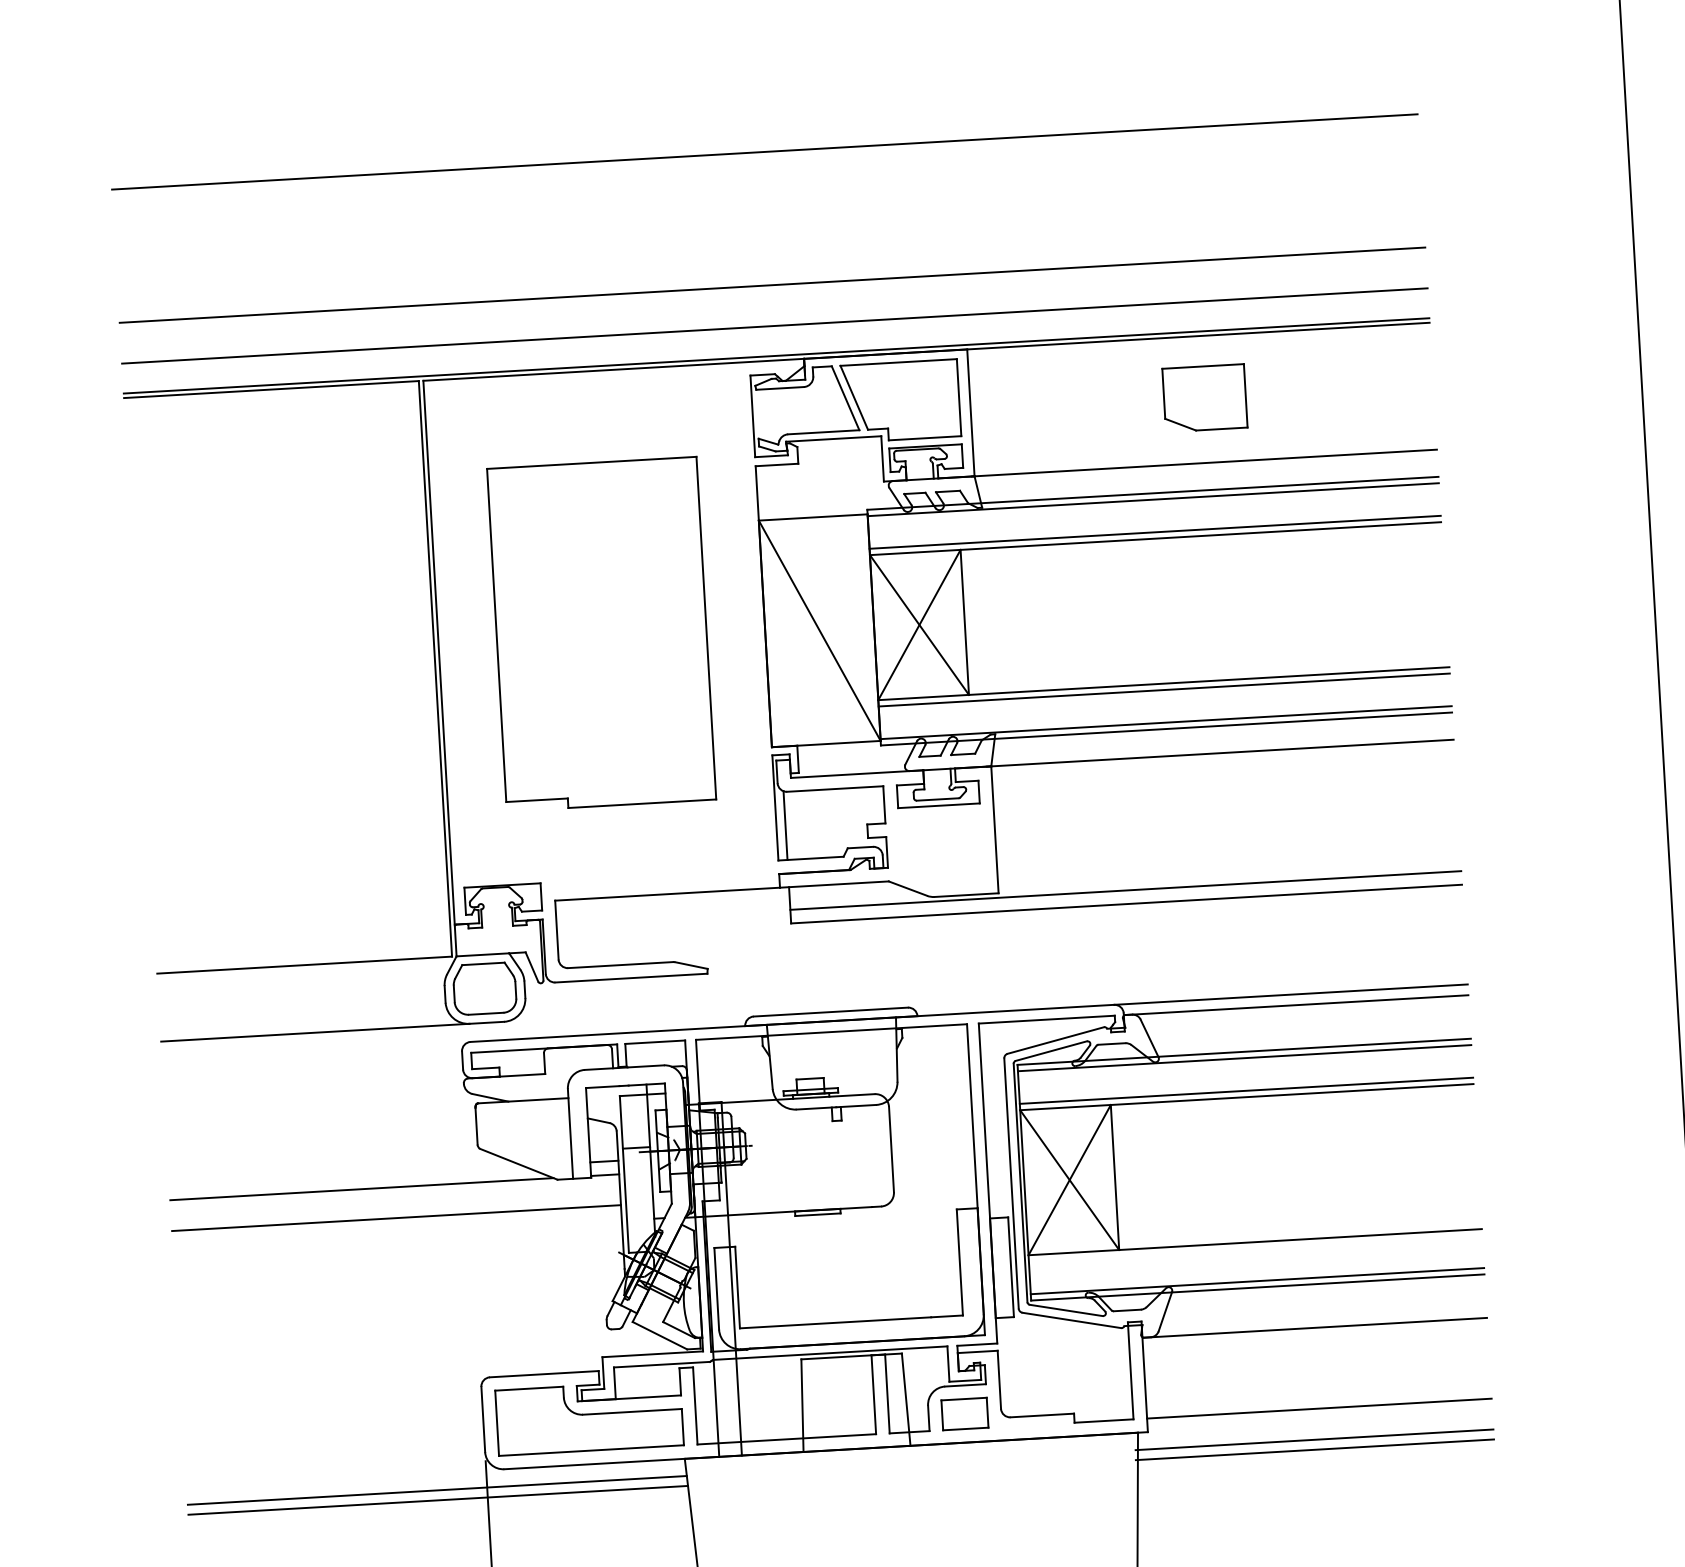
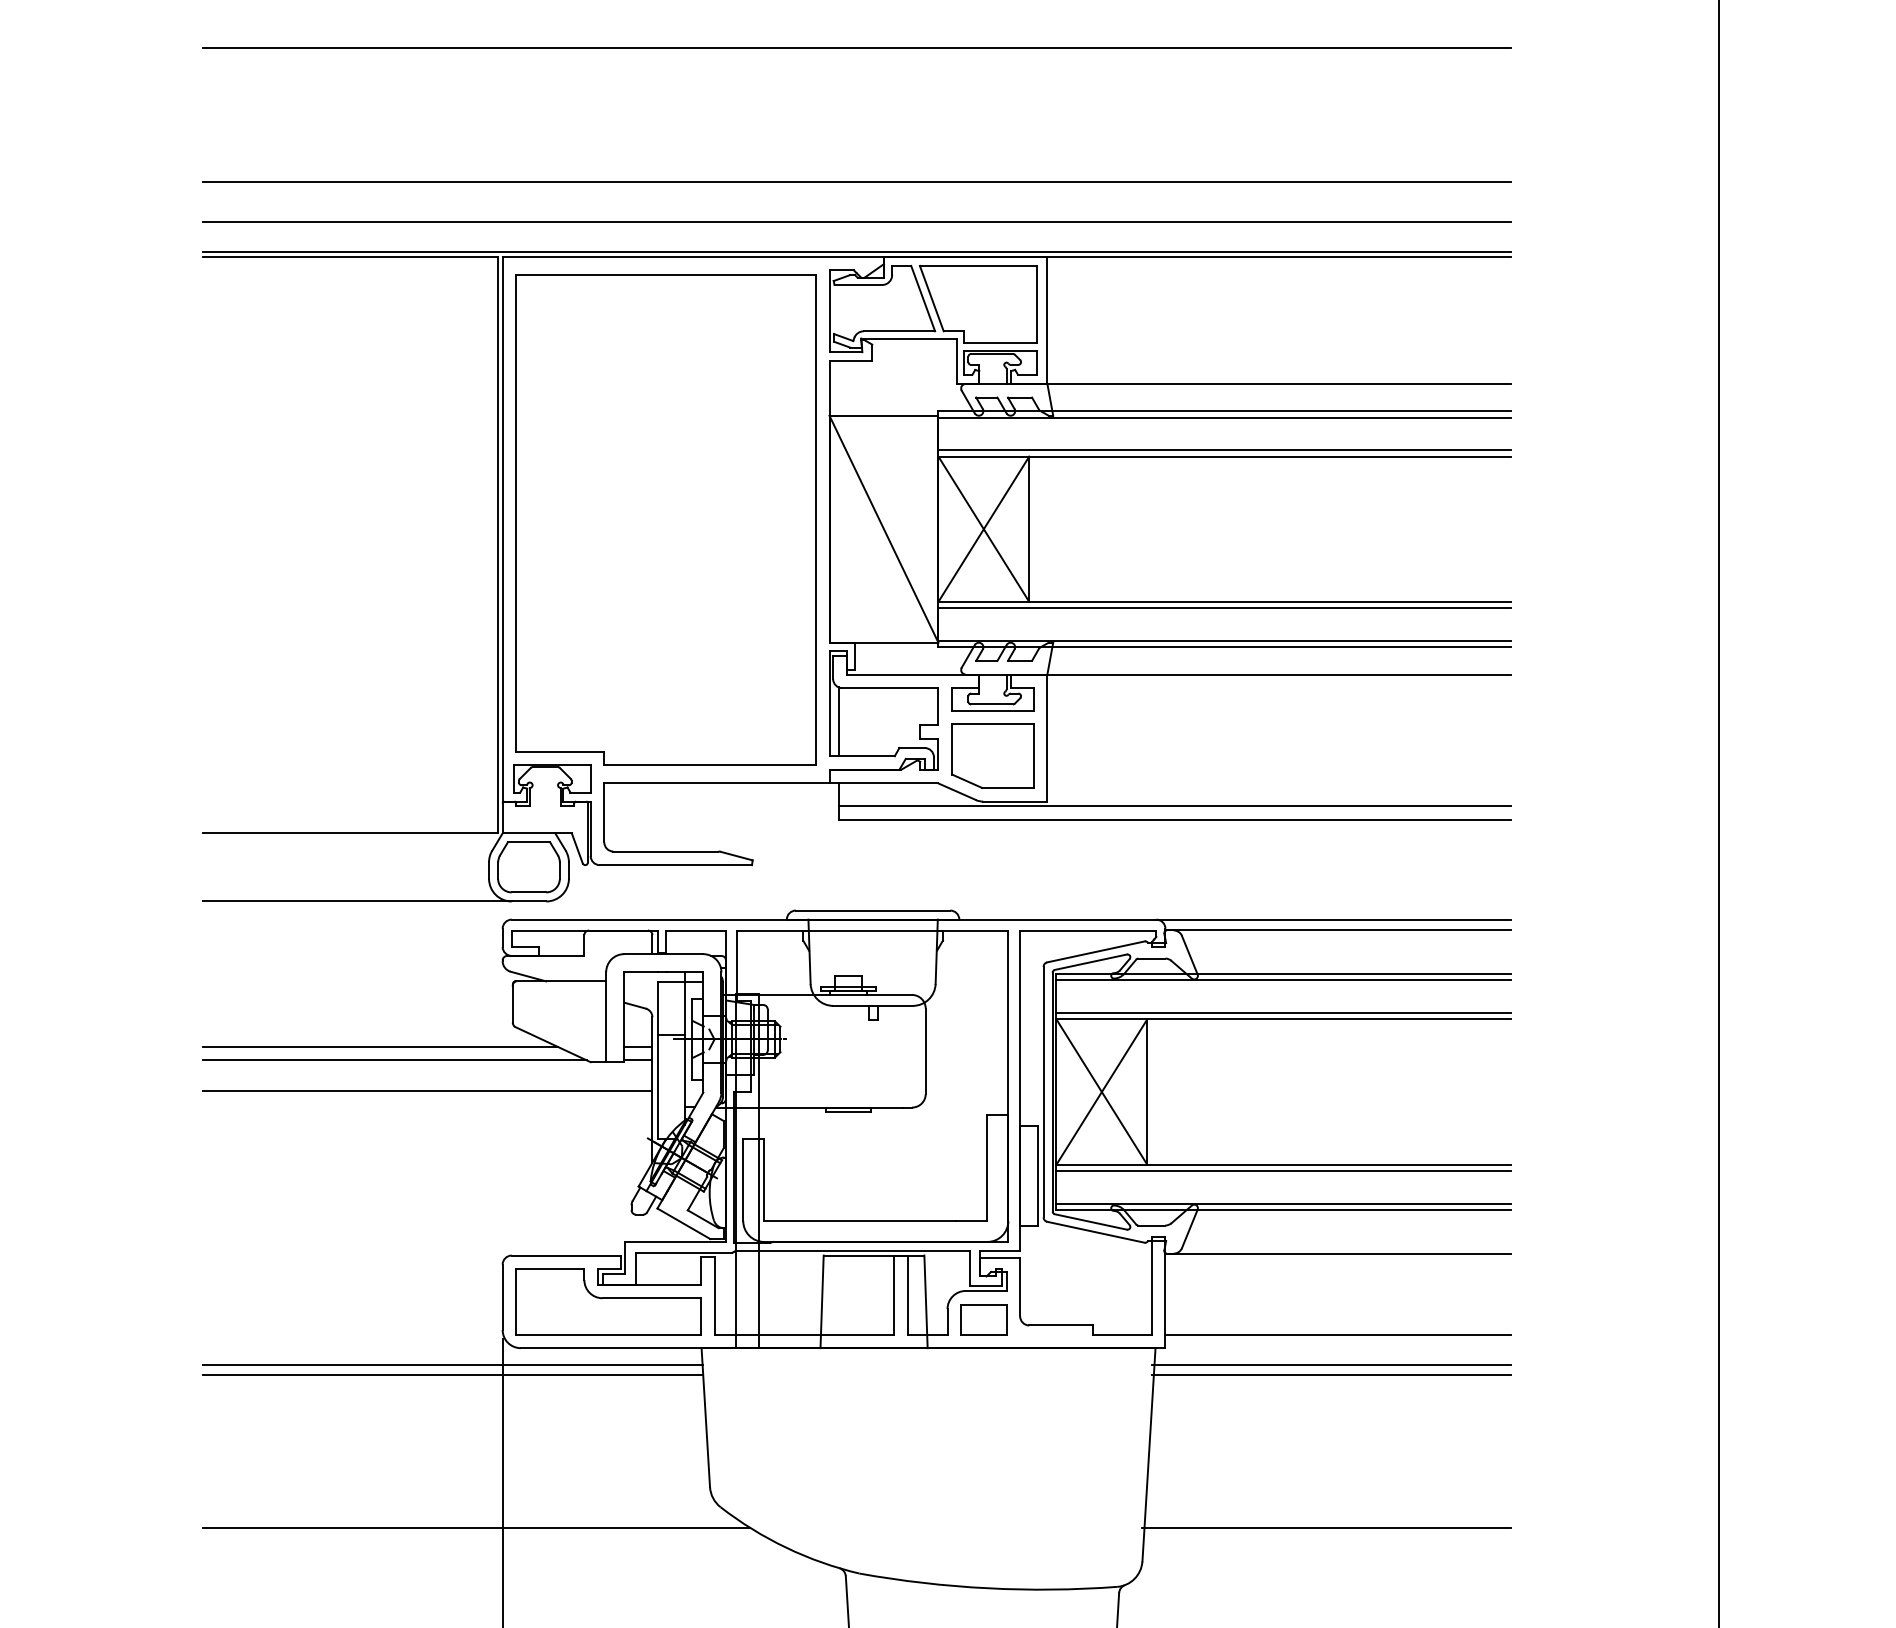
part: (1204, 397) -> (992, 755), moved
part: (601, 633) -> (665, 519), size x1.43
line: (345, 1176) -> (379, 1046), added
line: (1255, 1248) -> (1283, 1171), added

